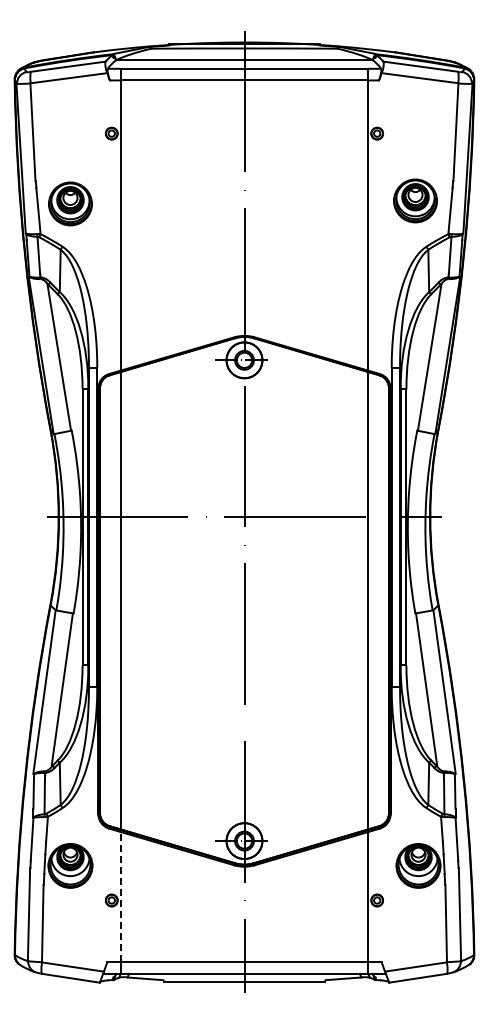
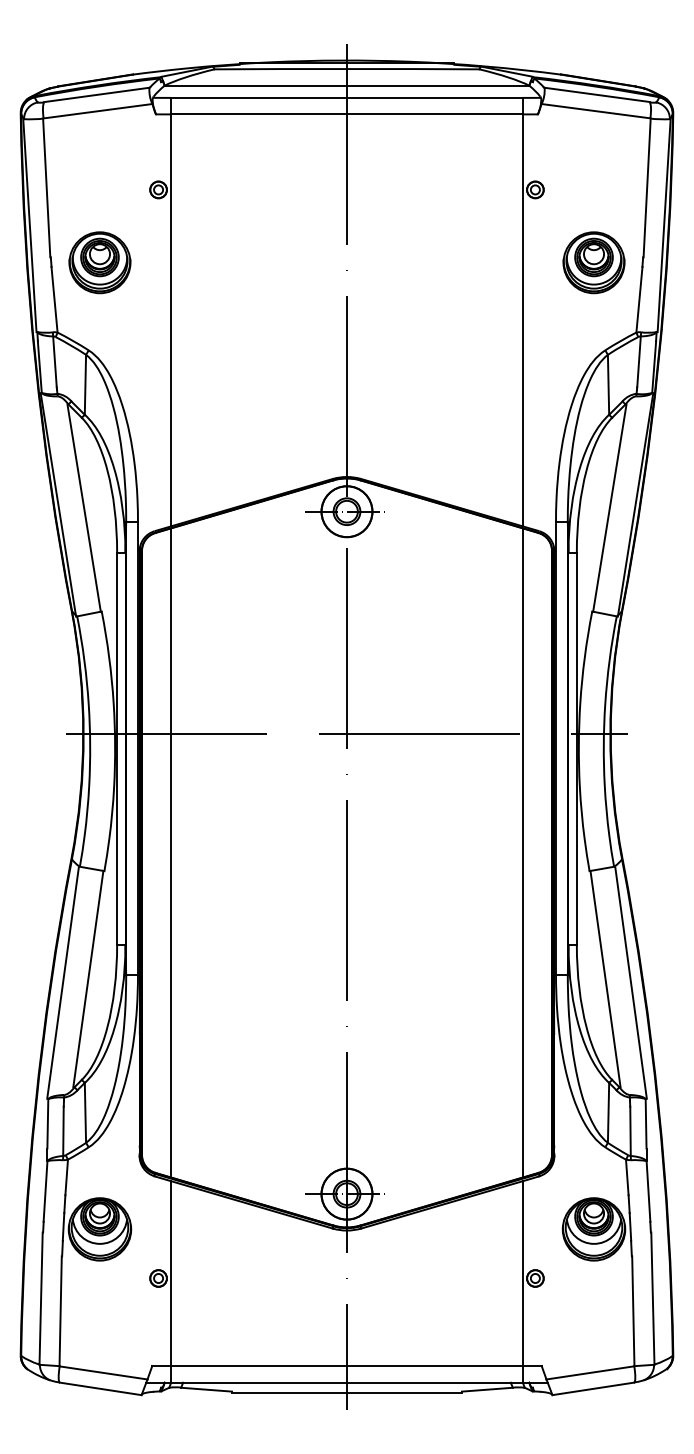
part: (415, 200) -> (593, 262), moved
part: (70, 203) -> (100, 262), moved
line: (120, 896) -> (170, 1272), dashed -> solid

